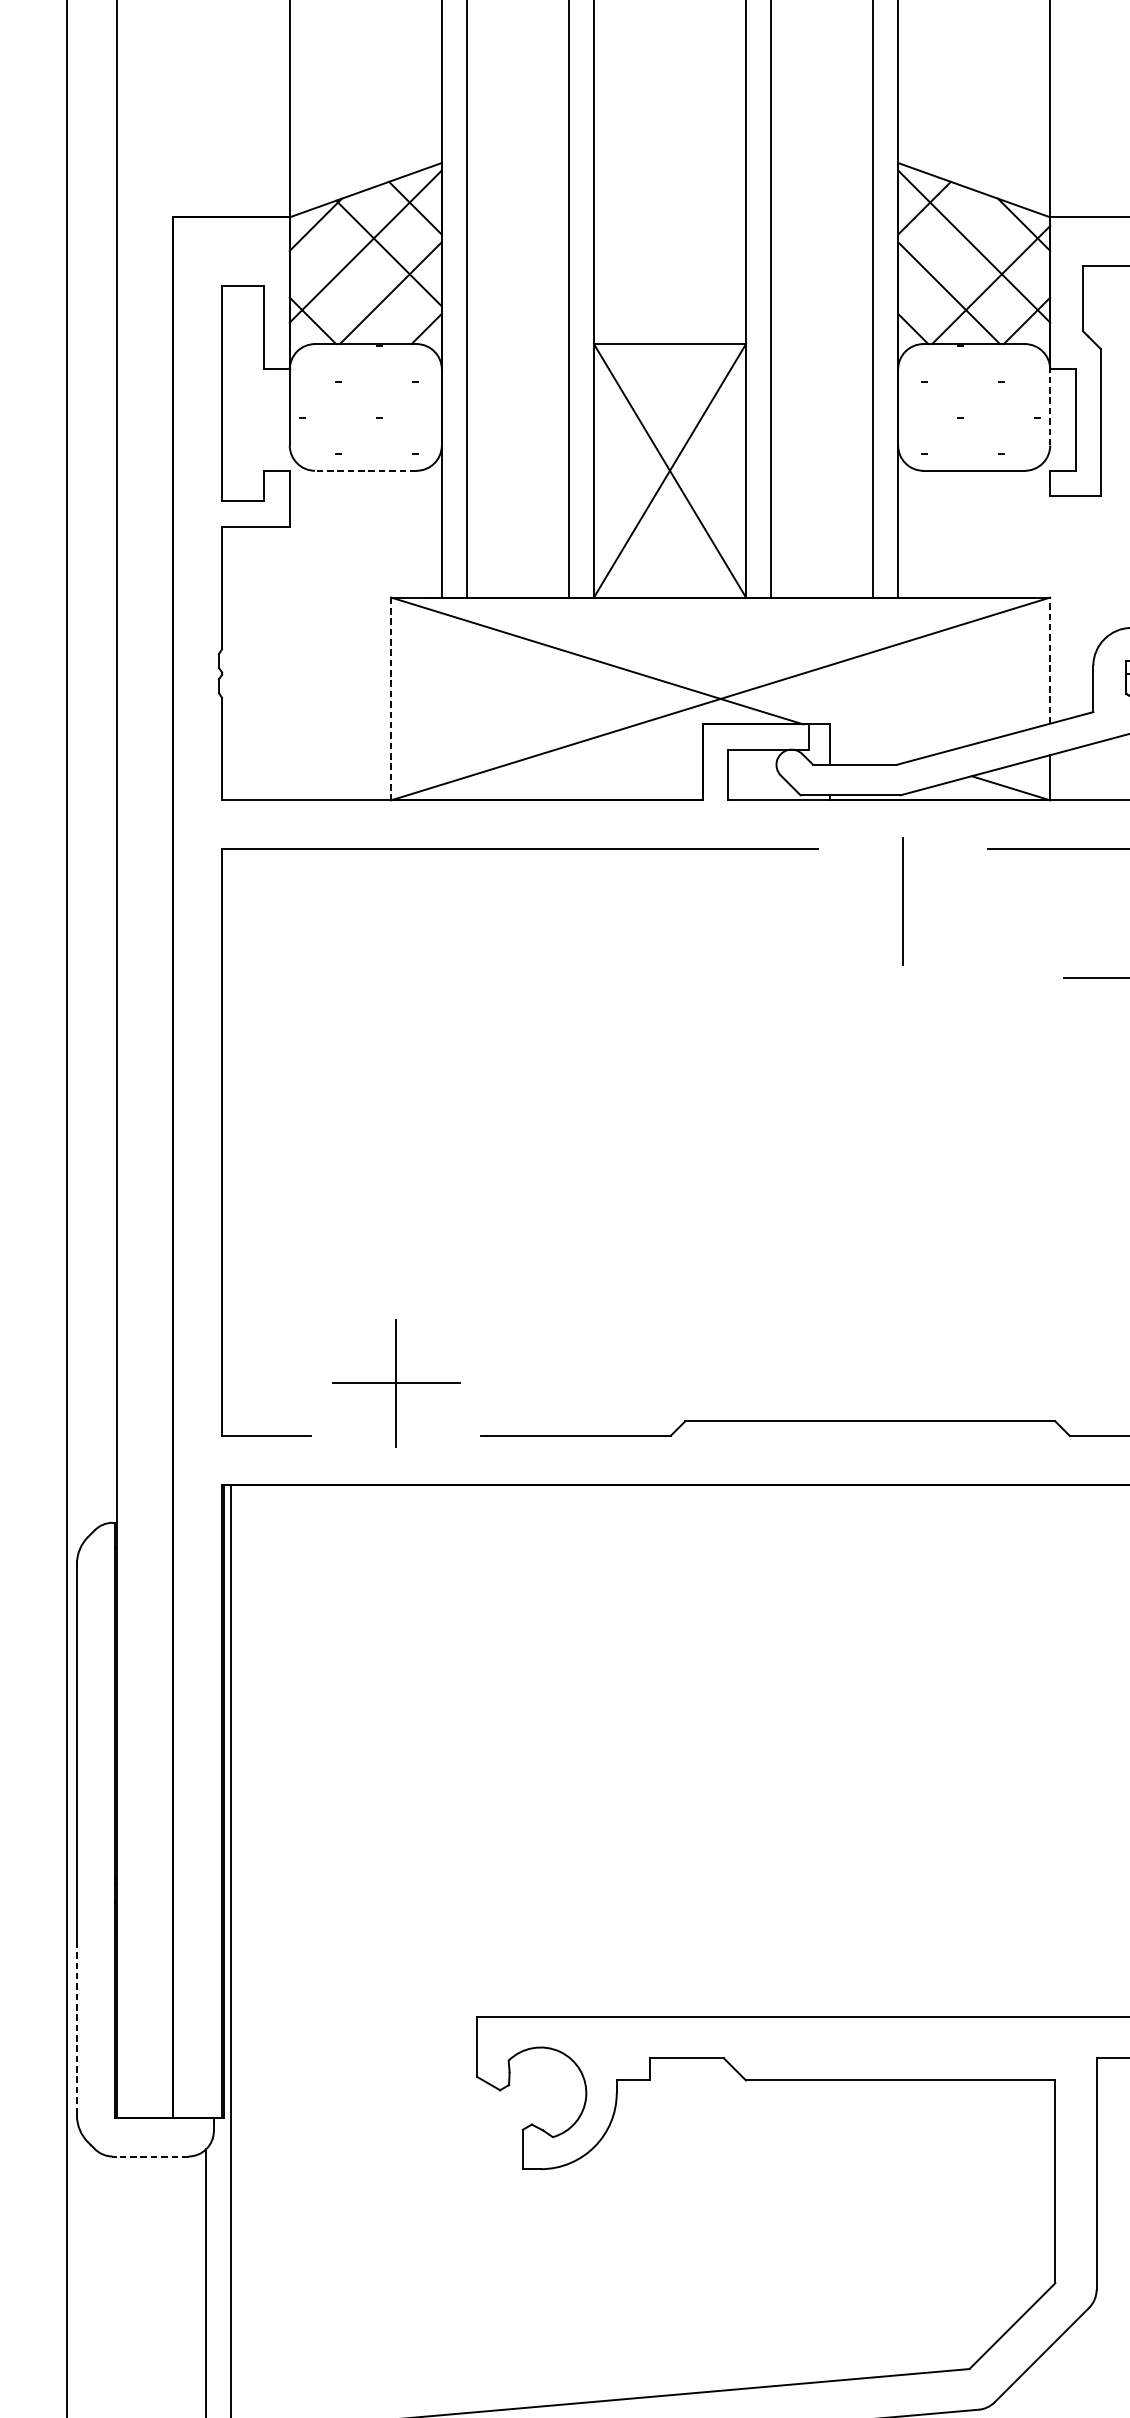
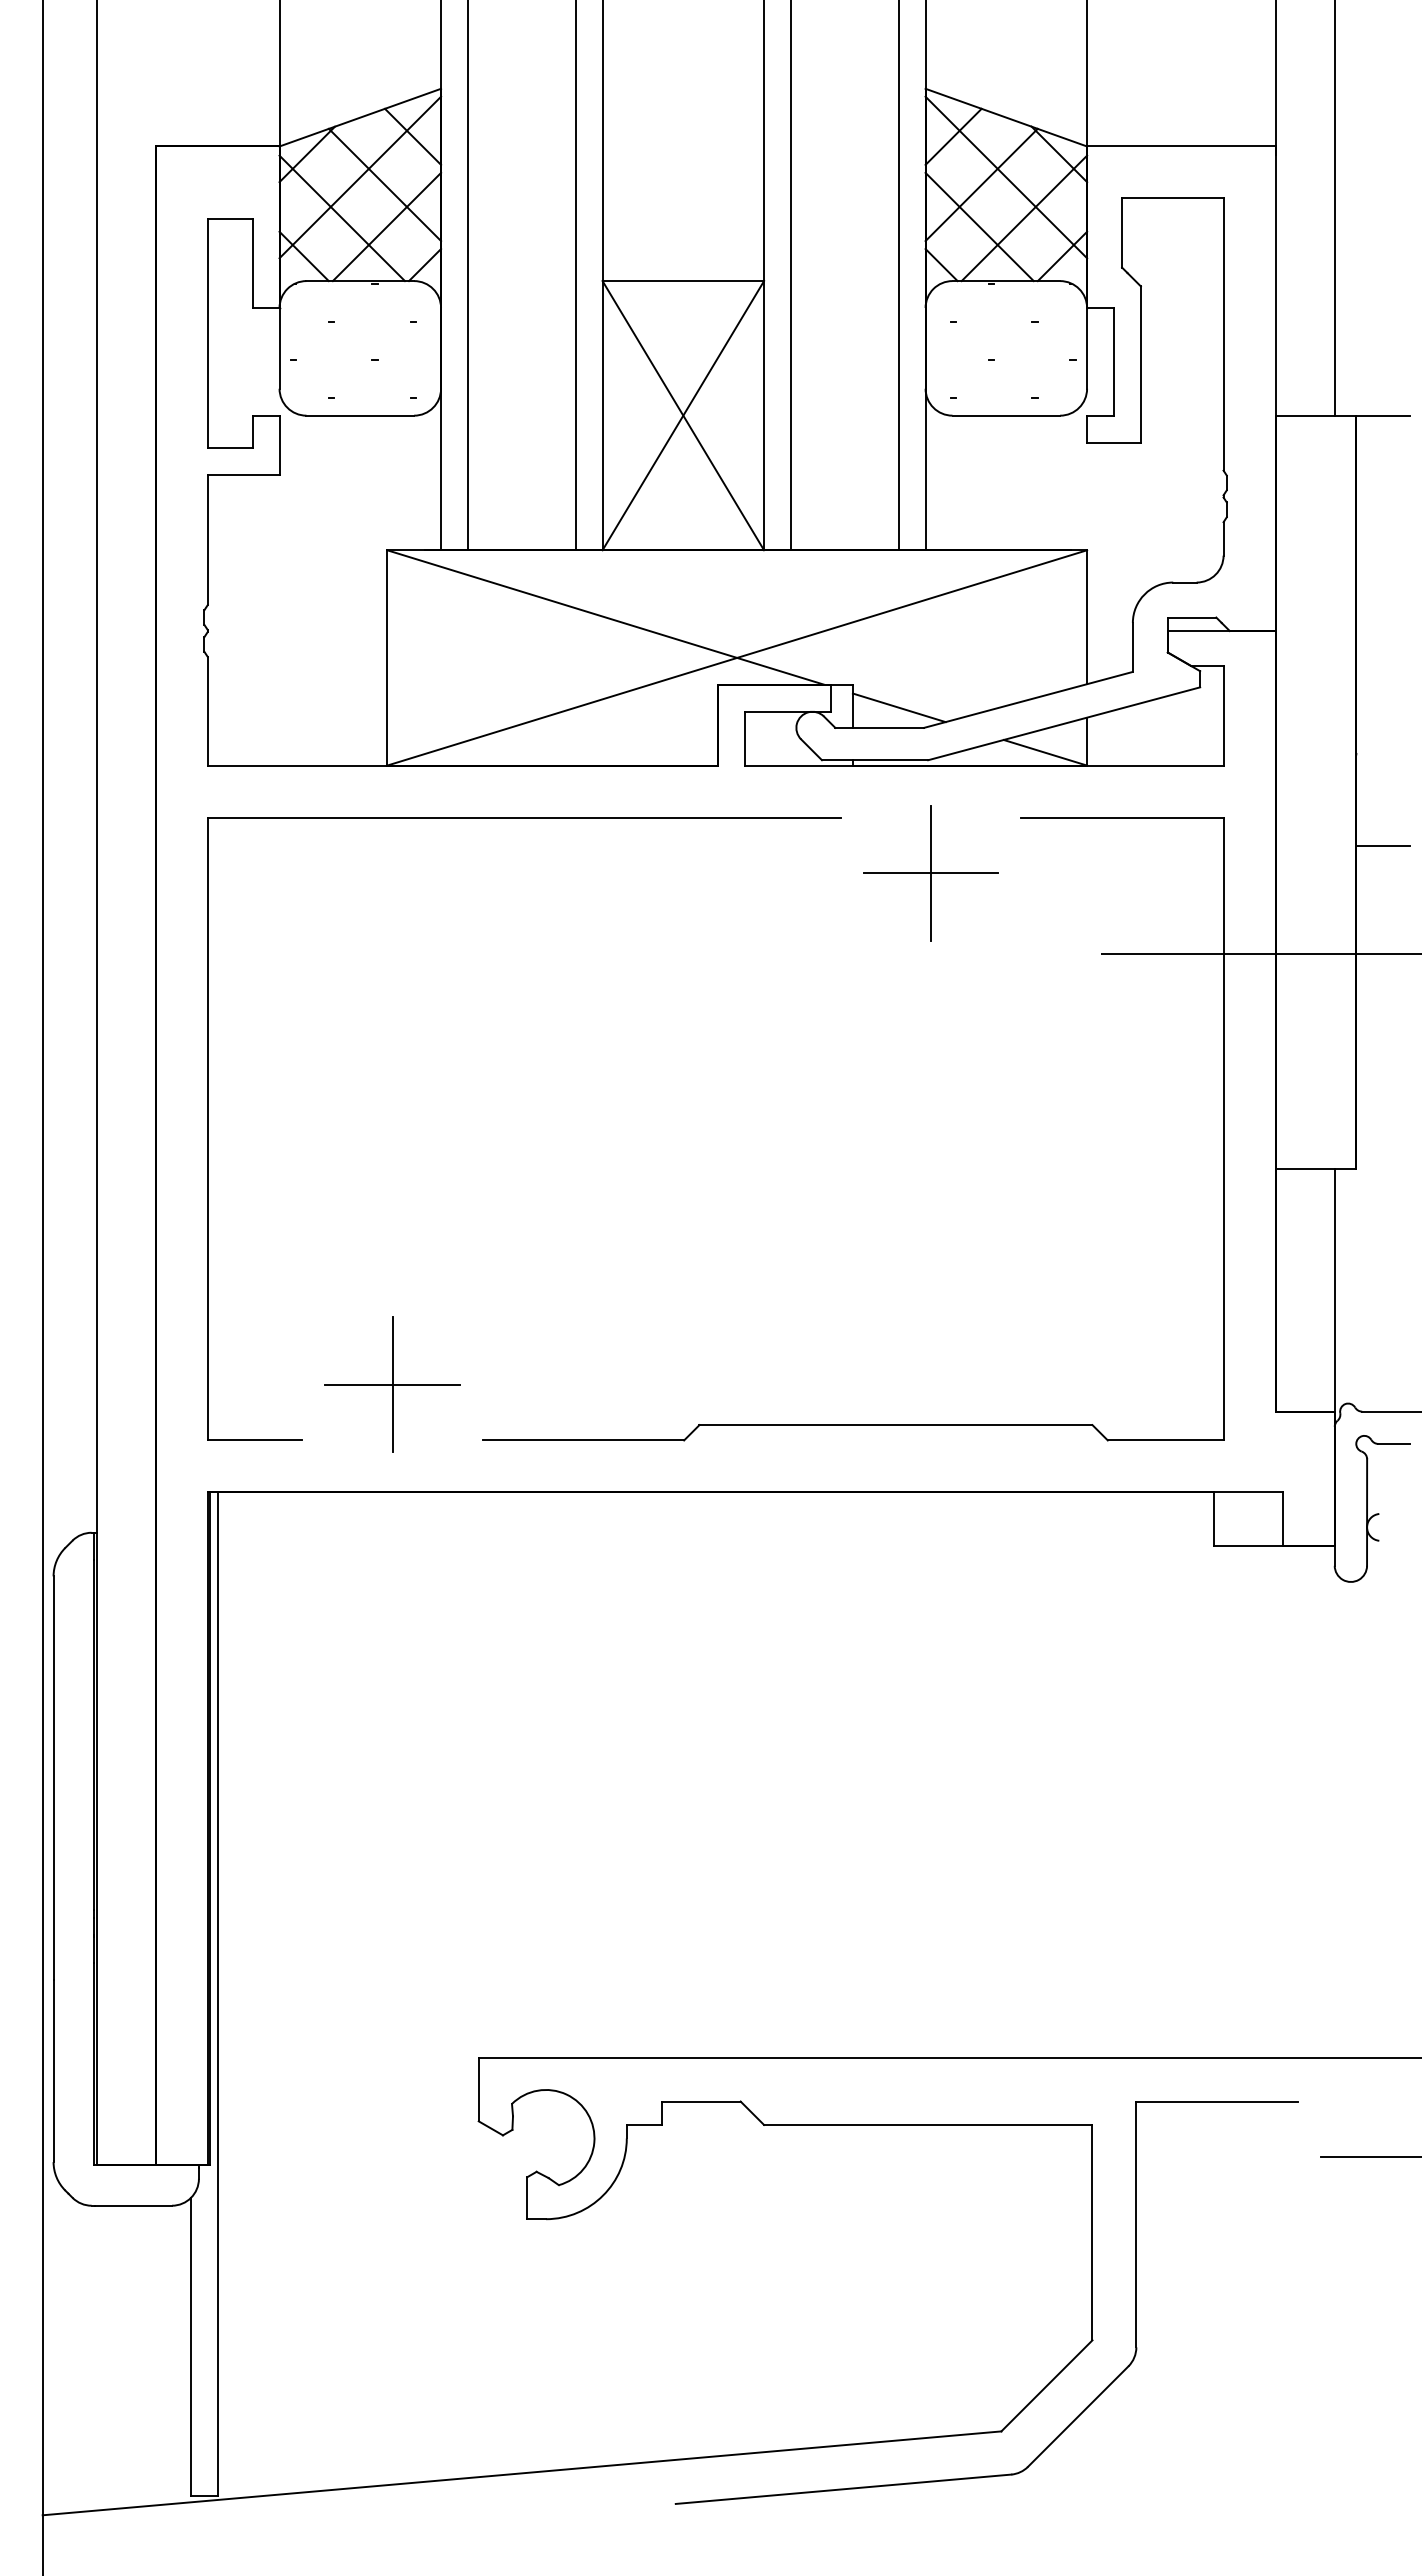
line: (950, 253) -> (981, 184), added
line: (348, 285) -> (341, 218), added
line: (1050, 406) -> (1087, 347), dashed -> solid
line: (365, 470) -> (360, 415), dashed -> solid
line: (1050, 660) -> (1087, 617), dashed -> solid
line: (391, 698) -> (387, 657), dashed -> solid
line: (872, 745) -> (898, 707), added
line: (902, 901) -> (930, 873), added
line: (76, 2028) -> (53, 2069), dashed -> solid
line: (152, 2156) -> (133, 2205), dashed -> solid

